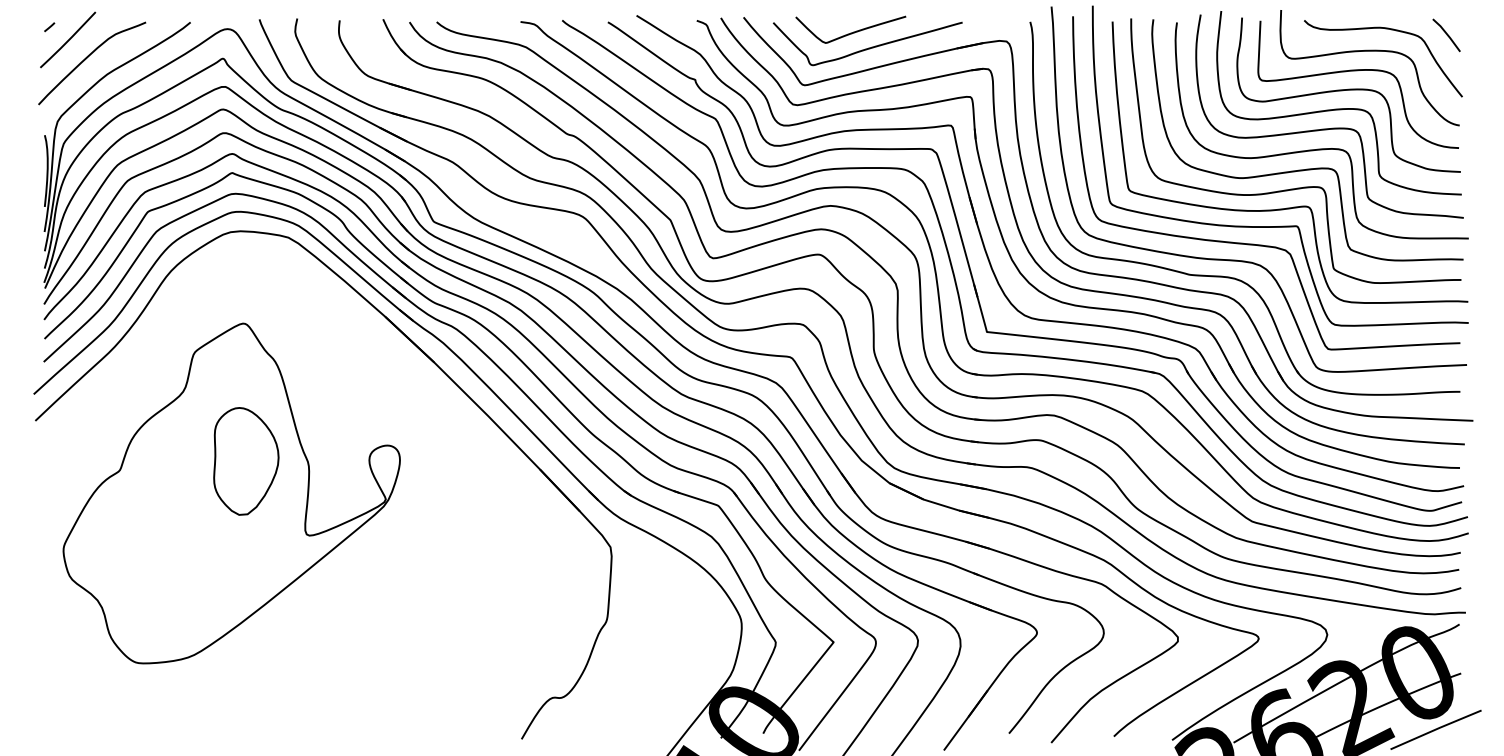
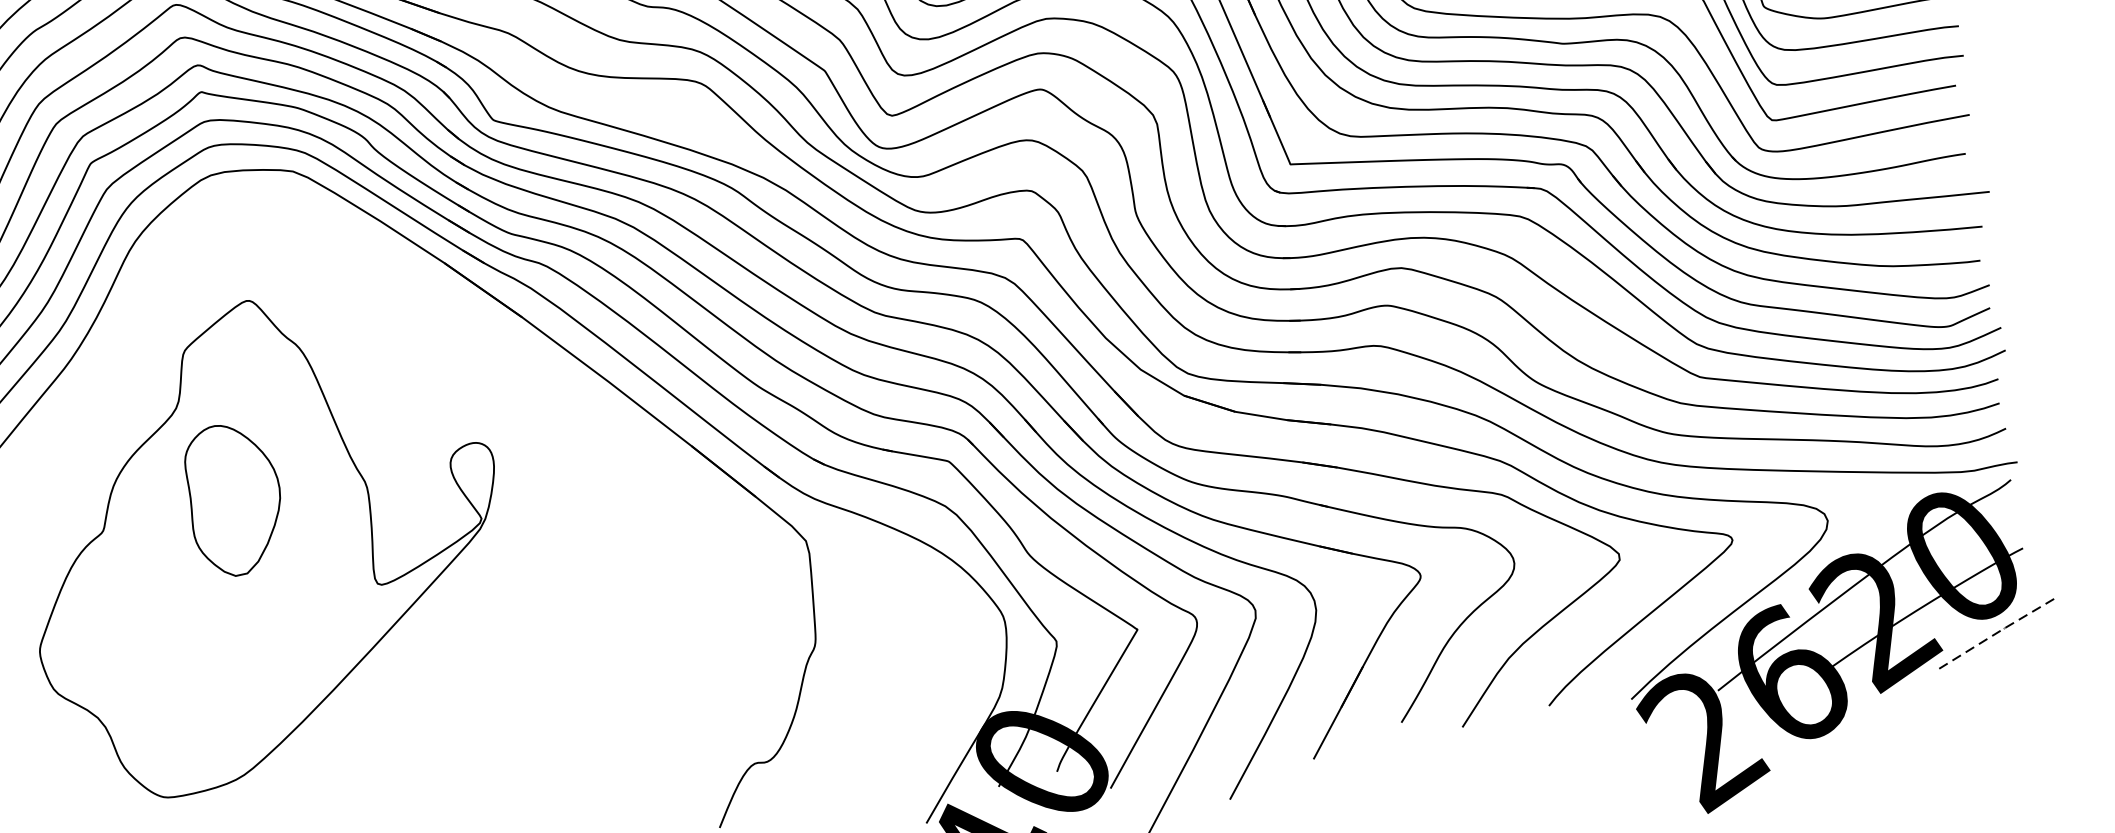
part: (246, 461) -> (235, 499), moved
line: (1436, 729) -> (1999, 631), solid -> dashed

